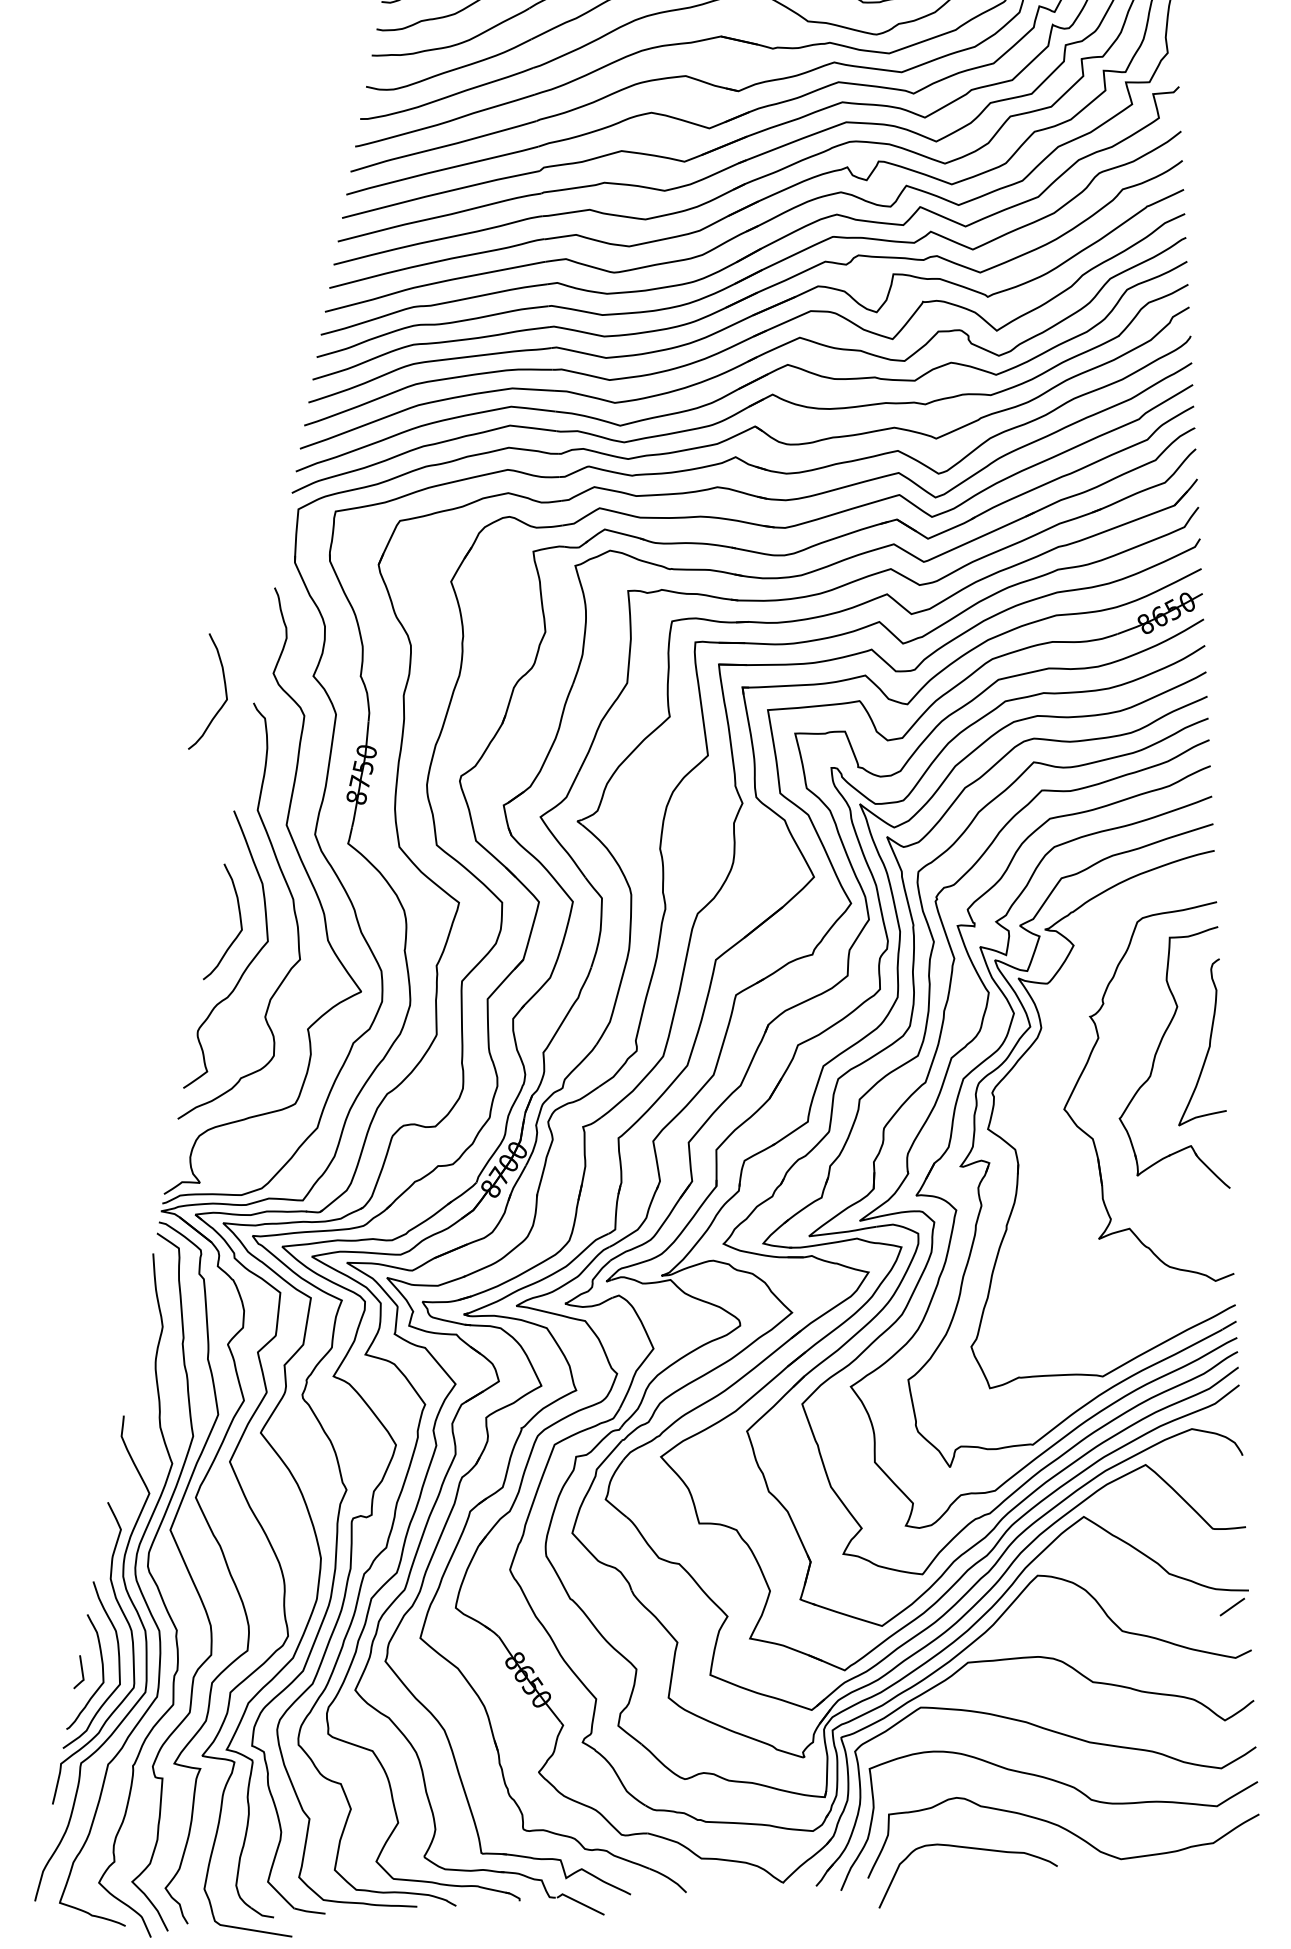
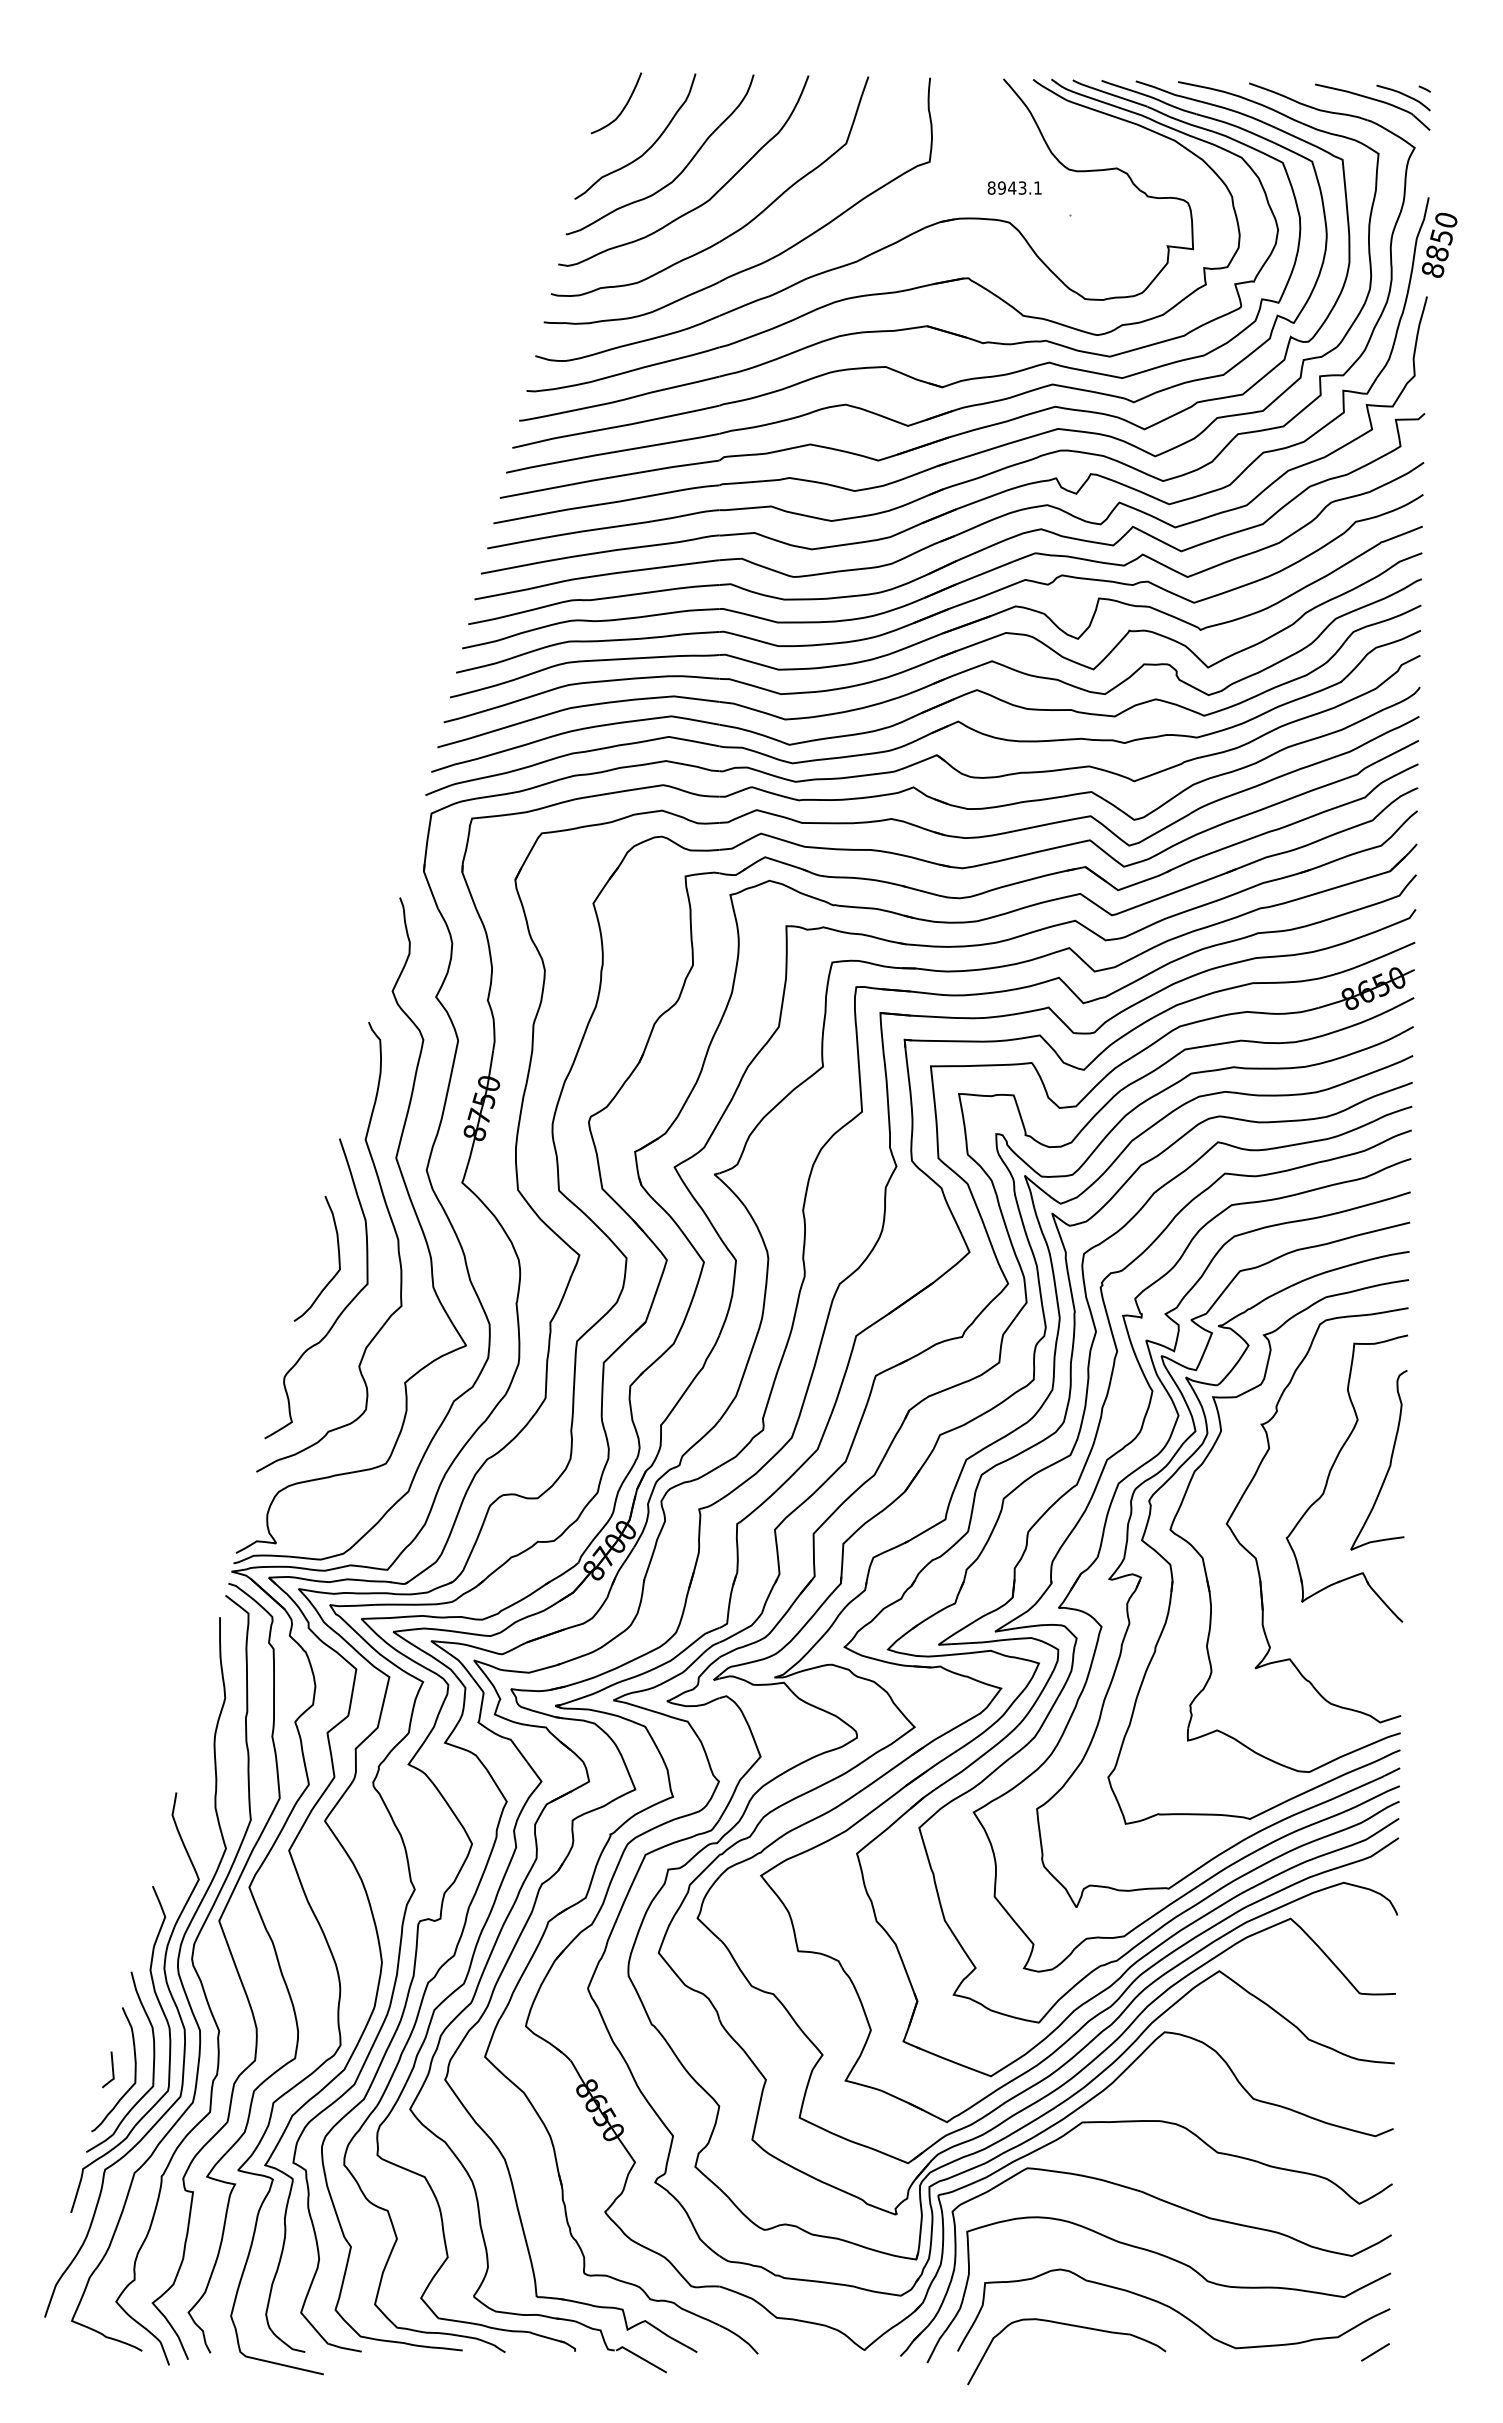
curve: (225, 689) -> (338, 1005), removed
part: (1045, 1141) -> (1203, 1557), added
line: (1232, 1607) -> (1375, 2352), moved

